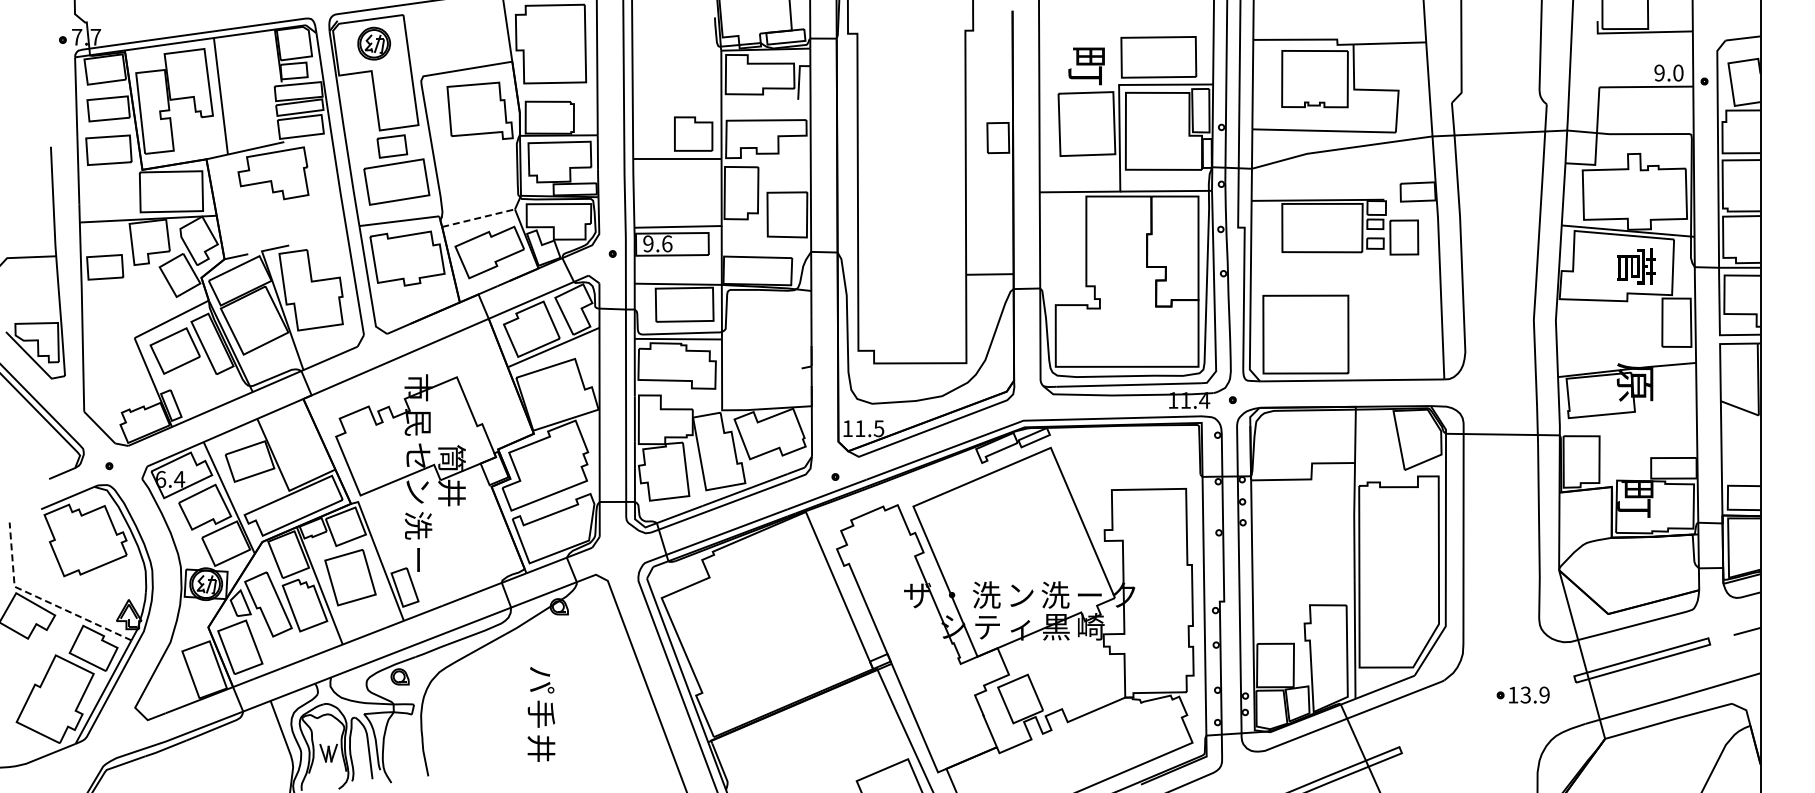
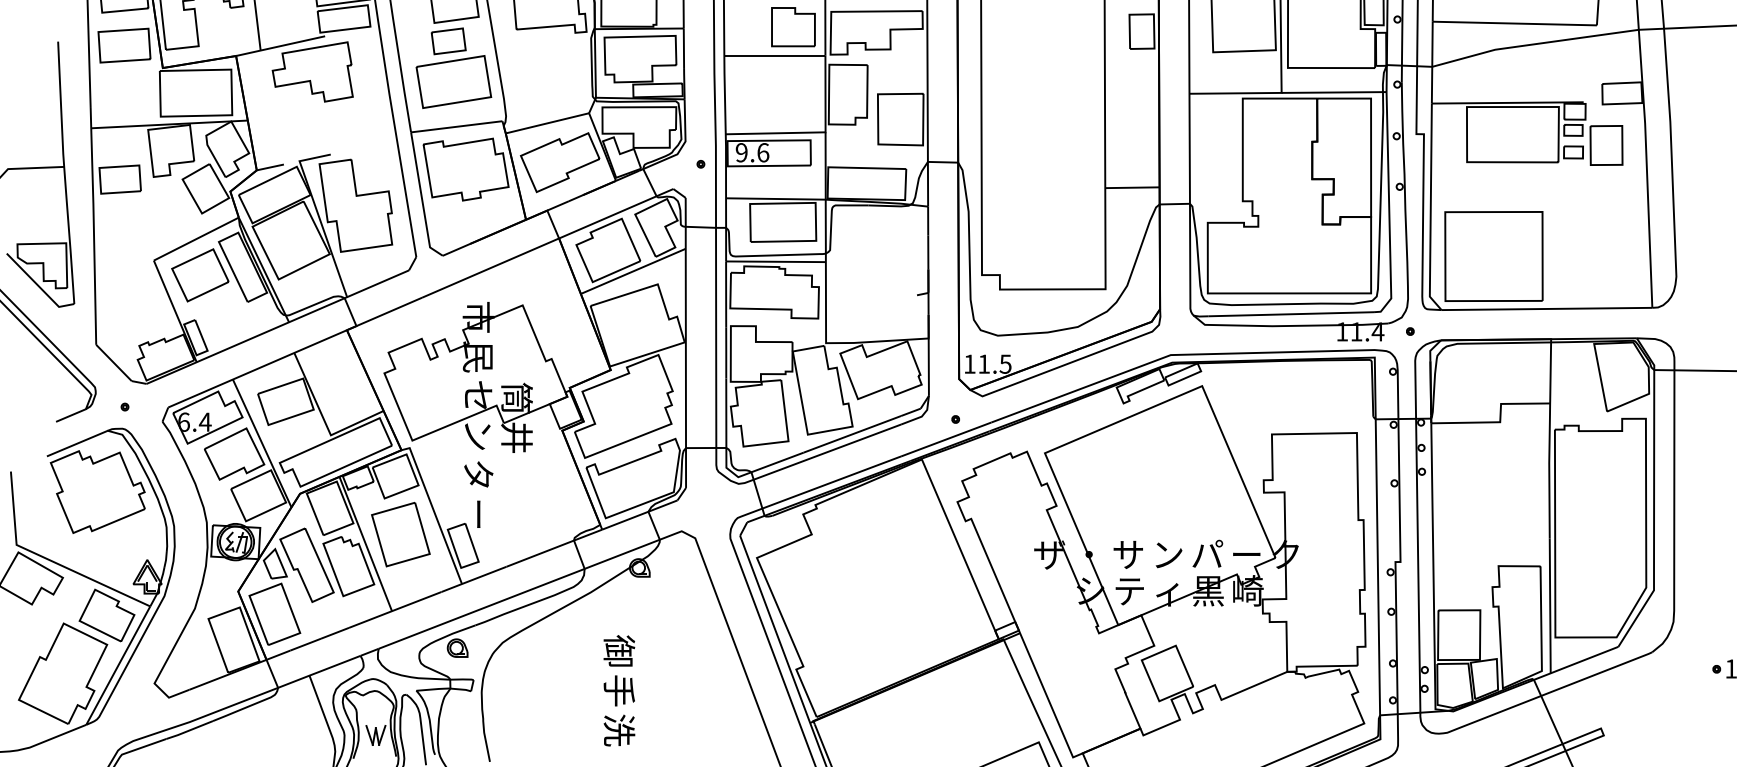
line: (479, 218) -> (548, 123), dashed -> solid
text: (418, 525) -> (478, 474), 洗 -> タ
text: (986, 594) -> (1128, 553), 洗 -> サ
text: (1055, 594) -> (1207, 553), 洗 -> パ
line: (42, 599) -> (48, 559), dashed -> solid
text: (541, 679) -> (619, 651), パ -> 御
text: (541, 748) -> (619, 730), 井 -> 洗

